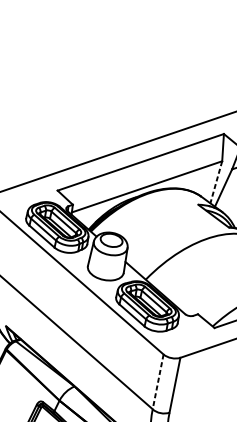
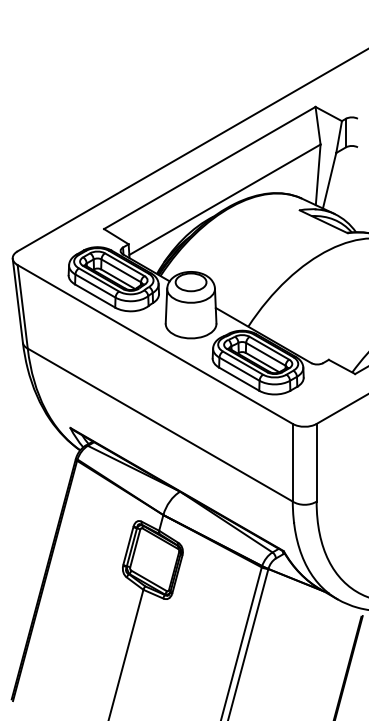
line: (216, 182) -> (318, 175), dashed -> solid
line: (157, 381) -> (292, 462), dashed -> solid

